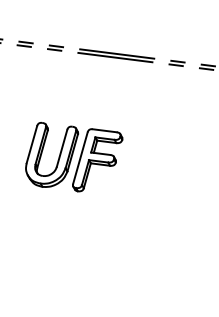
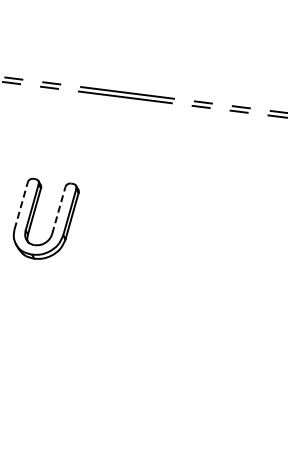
line: (32, 144) -> (21, 205), solid -> dashed
line: (61, 148) -> (58, 210), solid -> dashed
part: (97, 160) -> (102, 225), removed

